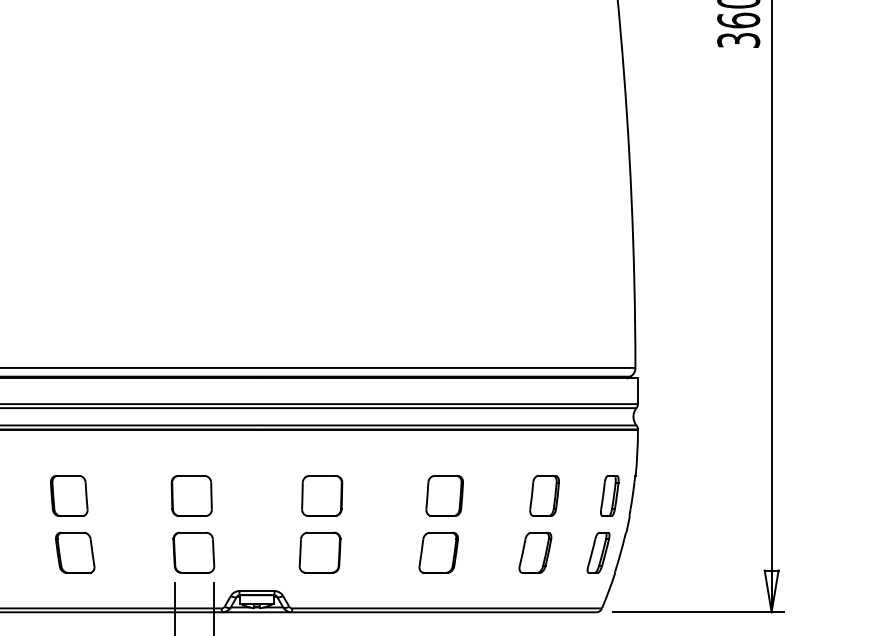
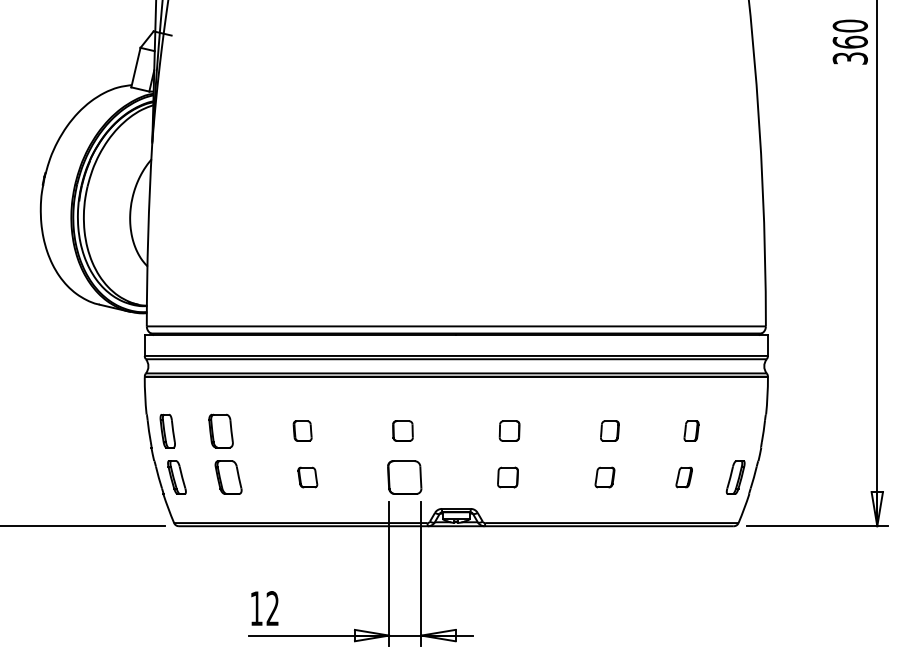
part: (68, 495) -> (302, 430), size x0.6
part: (191, 495) -> (402, 430), size x0.6
part: (321, 495) -> (509, 430), size x0.6
part: (444, 495) -> (609, 430), size x0.6
part: (544, 495) -> (691, 430), size x0.6
part: (609, 496) -> (744, 431), removed
part: (74, 552) -> (307, 477), size x0.6
part: (319, 552) -> (507, 477), size x0.6
part: (438, 552) -> (604, 477), size x0.6
part: (535, 552) -> (684, 477), size x0.6

